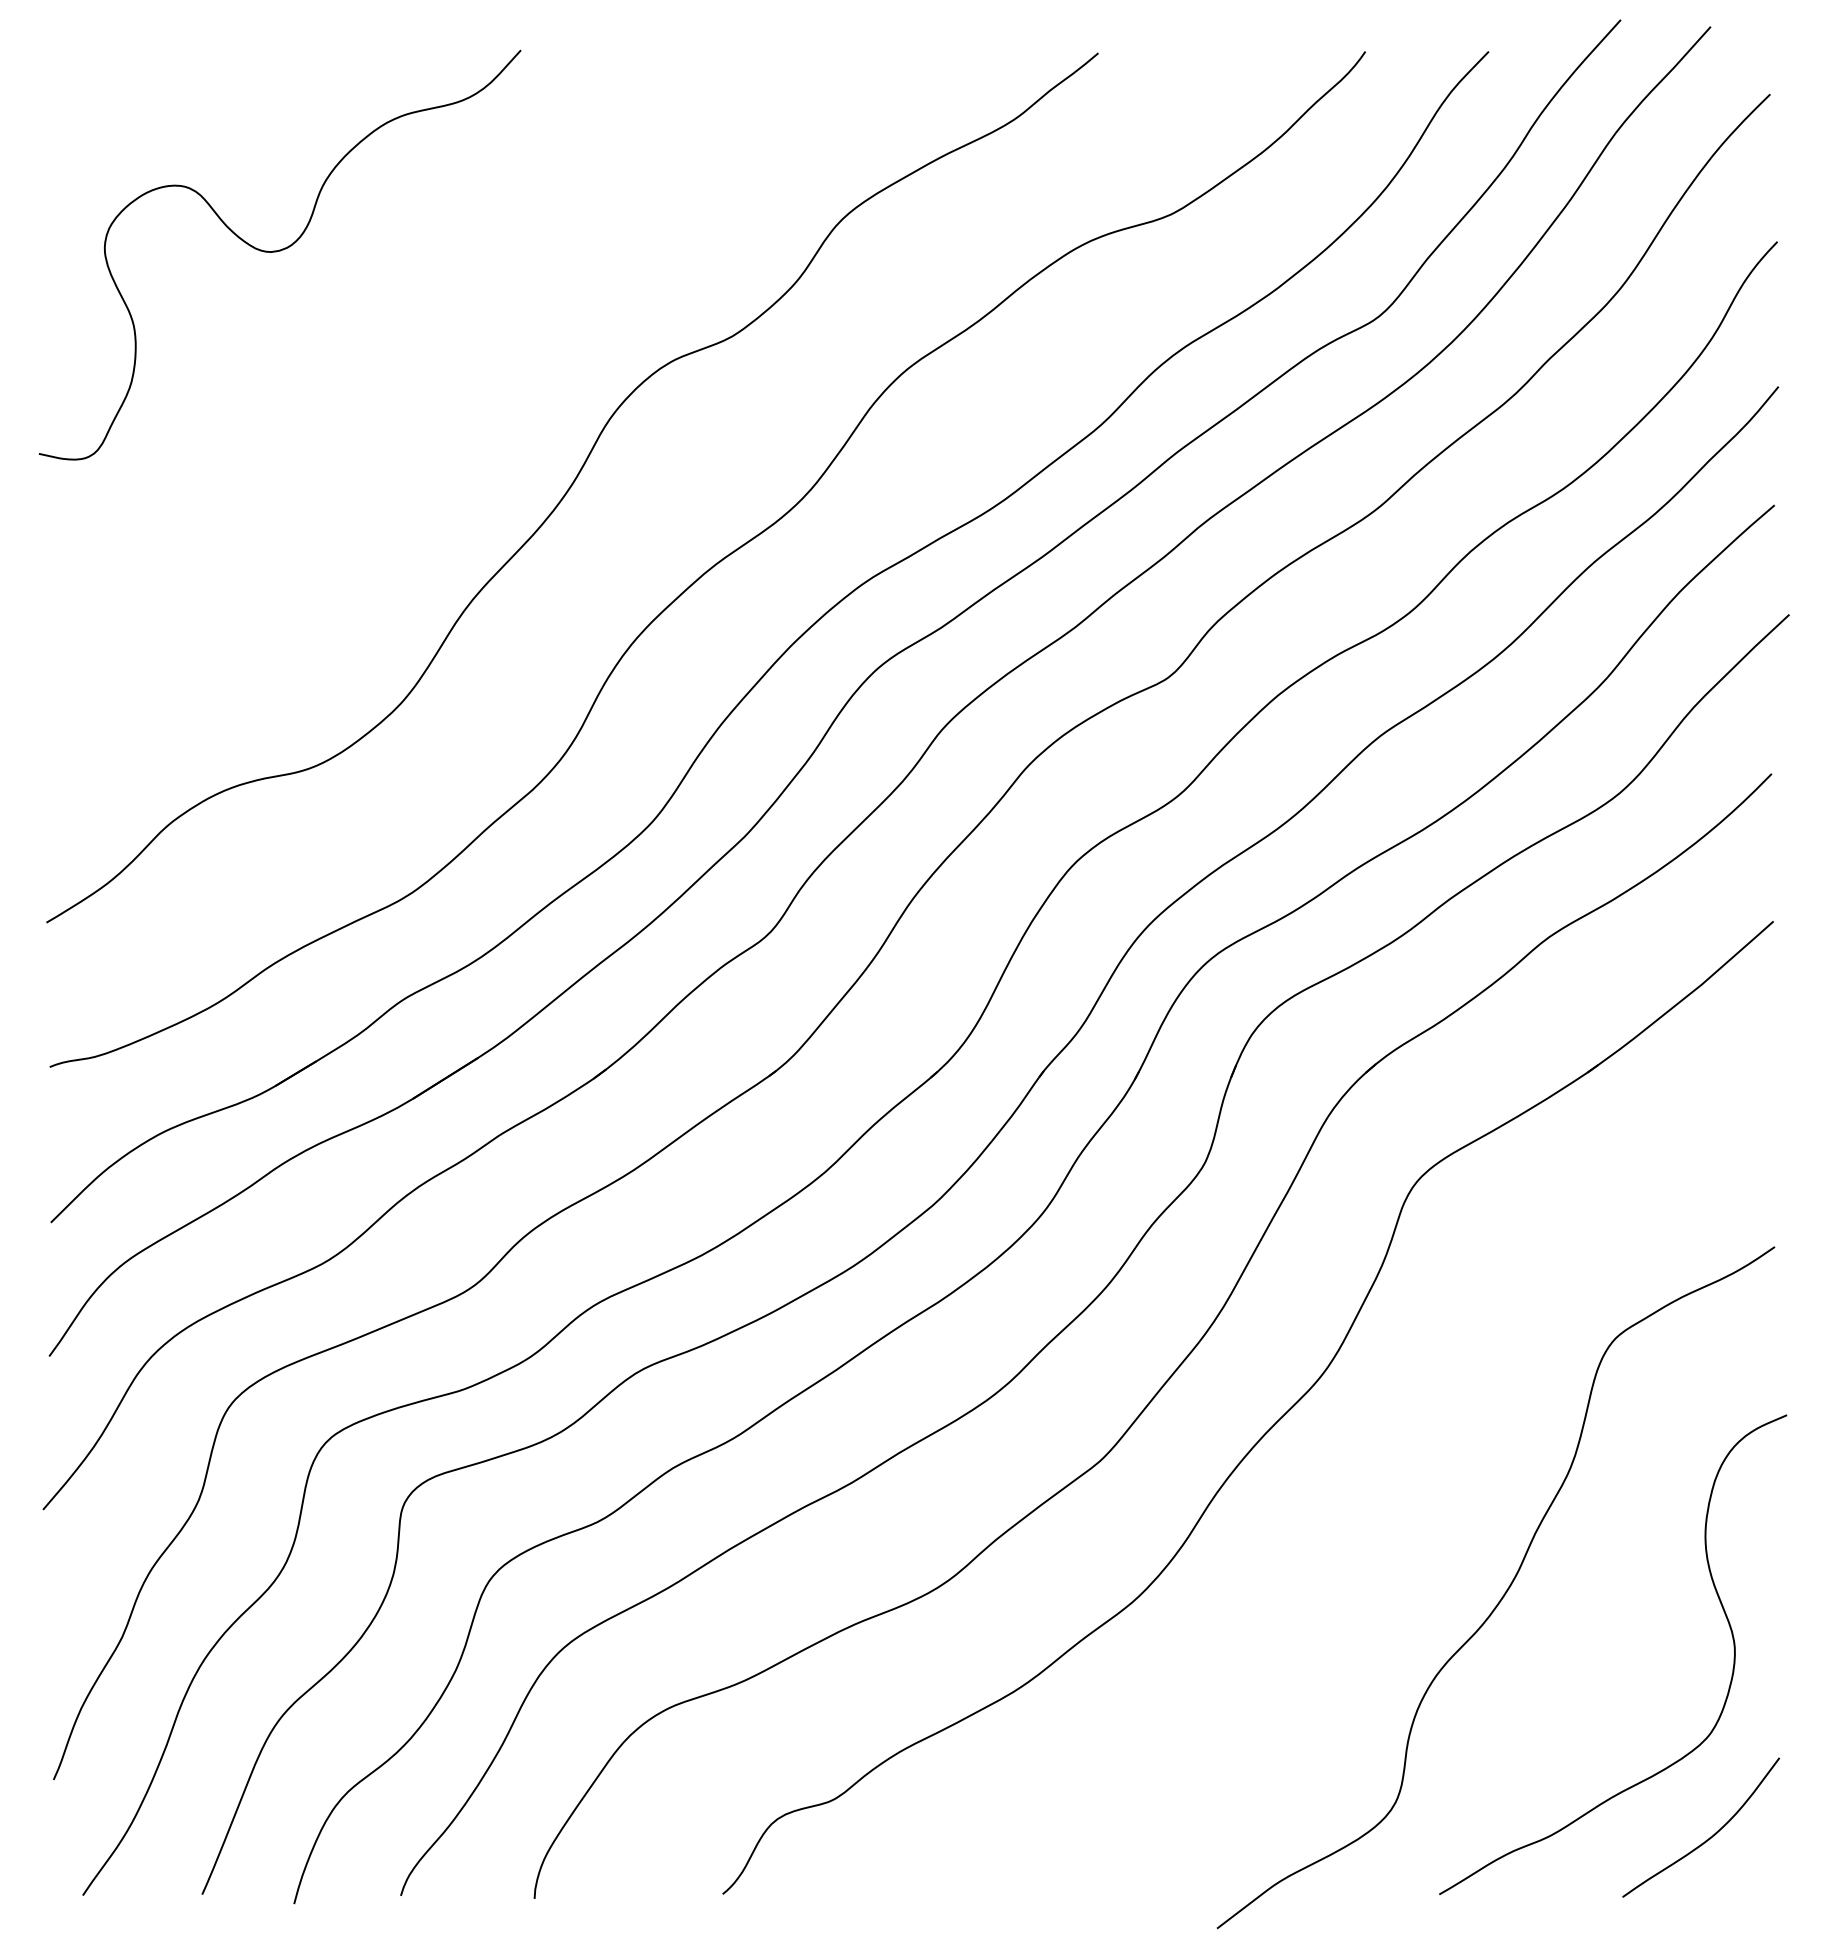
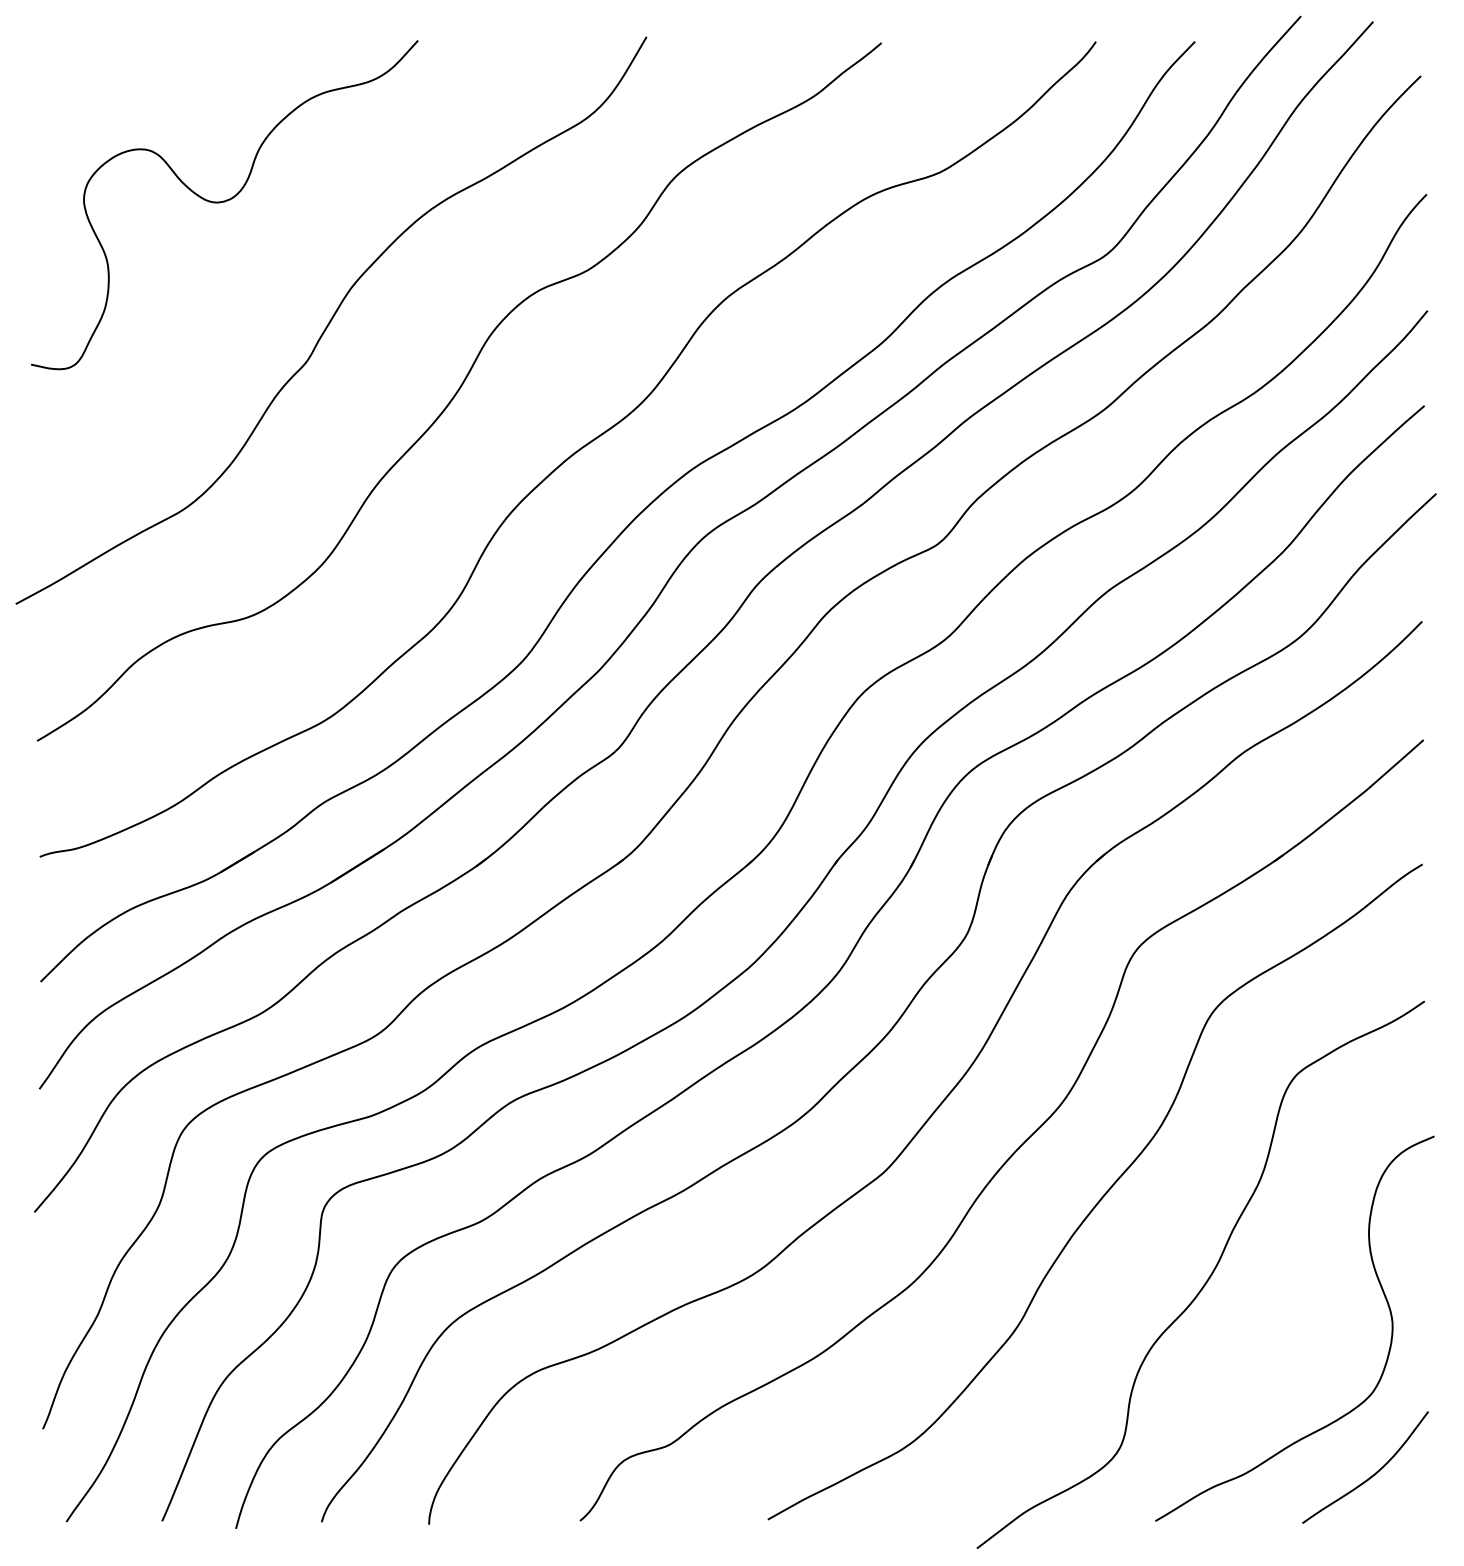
curve: (412, 398) -> (331, 320), added
curve: (1373, 1489) -> (1102, 1196), added

